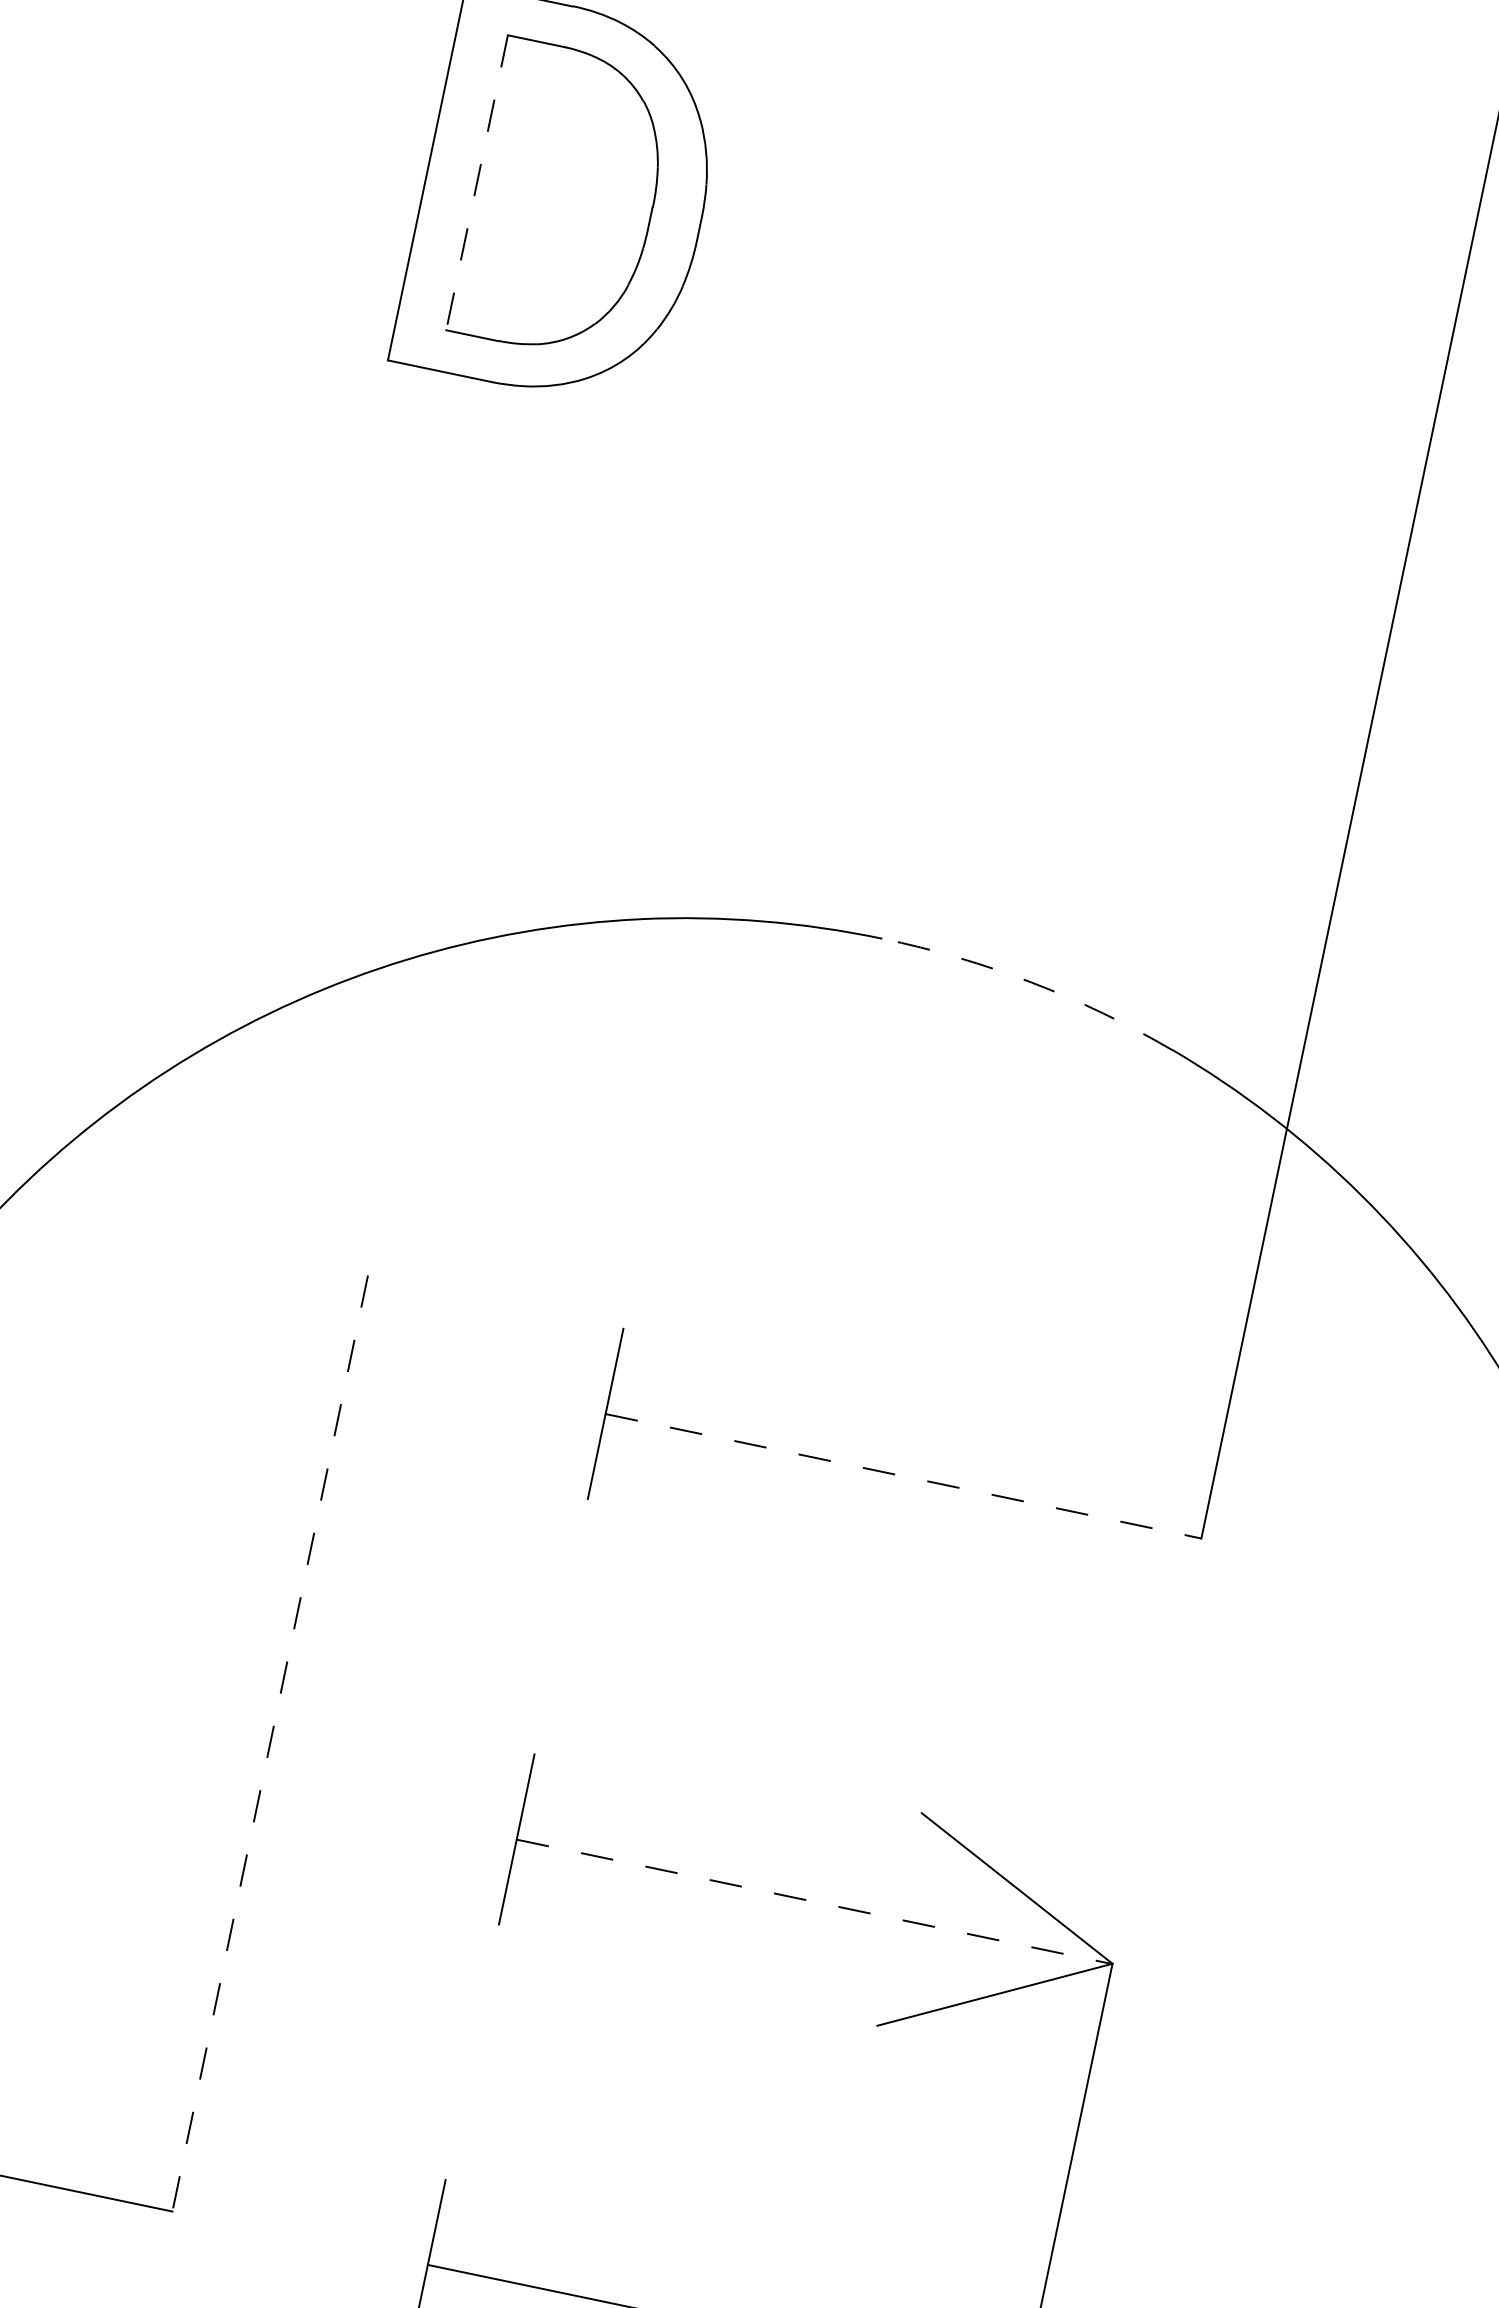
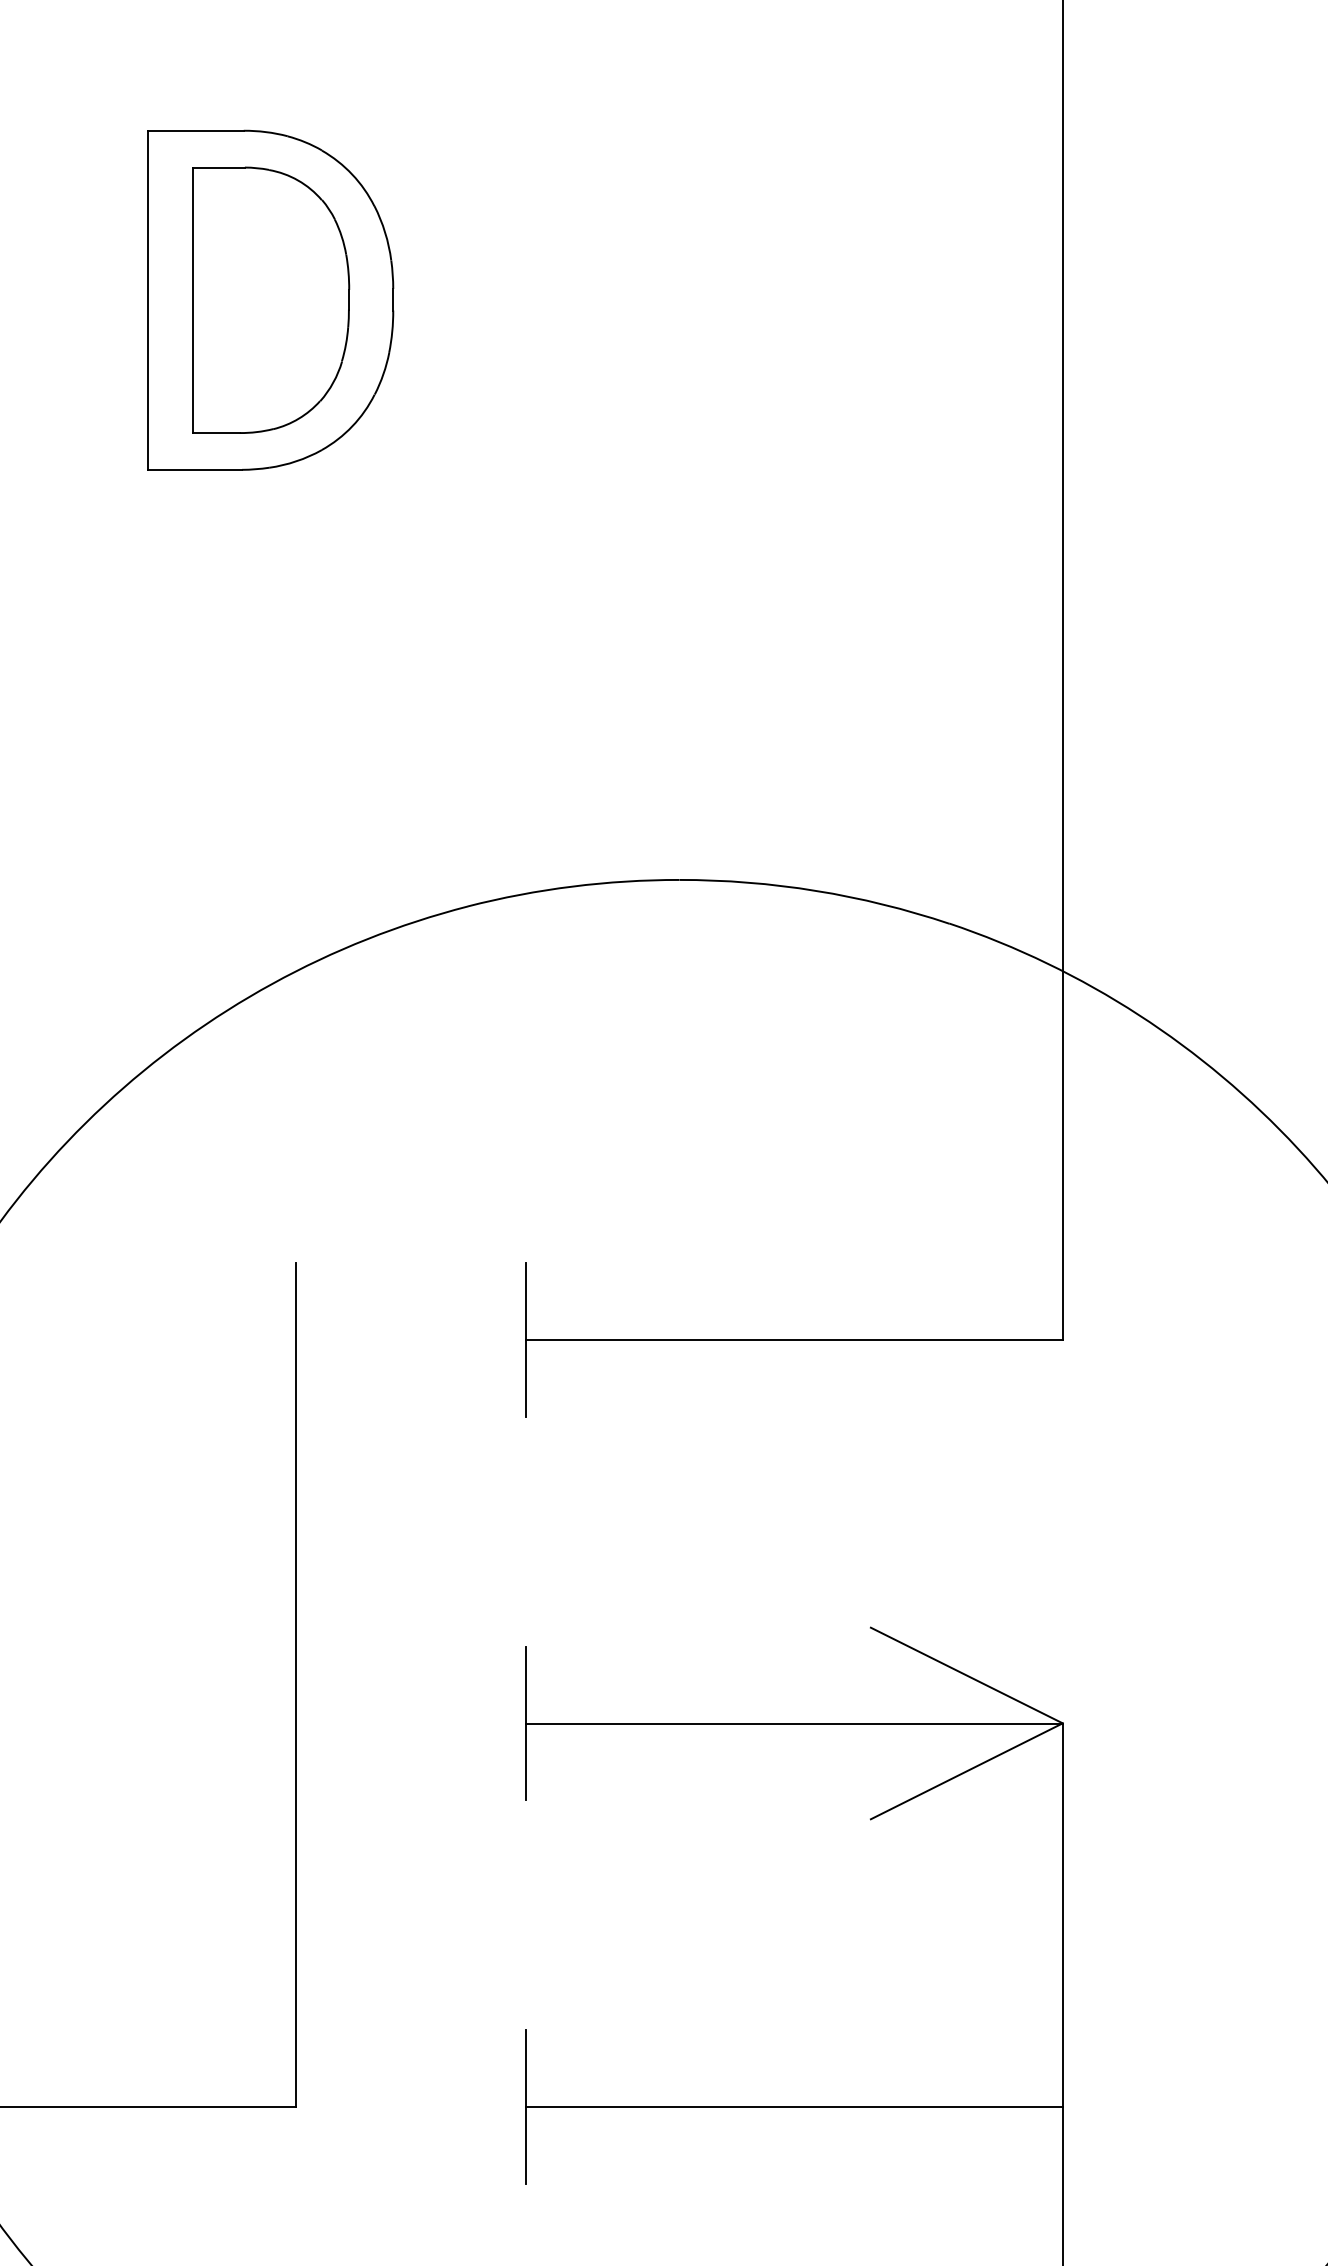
line: (476, 182) -> (192, 300), dashed -> solid
arc: (1032, 982) -> (816, 890), dashed -> solid
line: (903, 1476) -> (794, 1340), dashed -> solid
line: (269, 1743) -> (295, 1685), dashed -> solid
line: (814, 1901) -> (794, 1723), dashed -> solid

